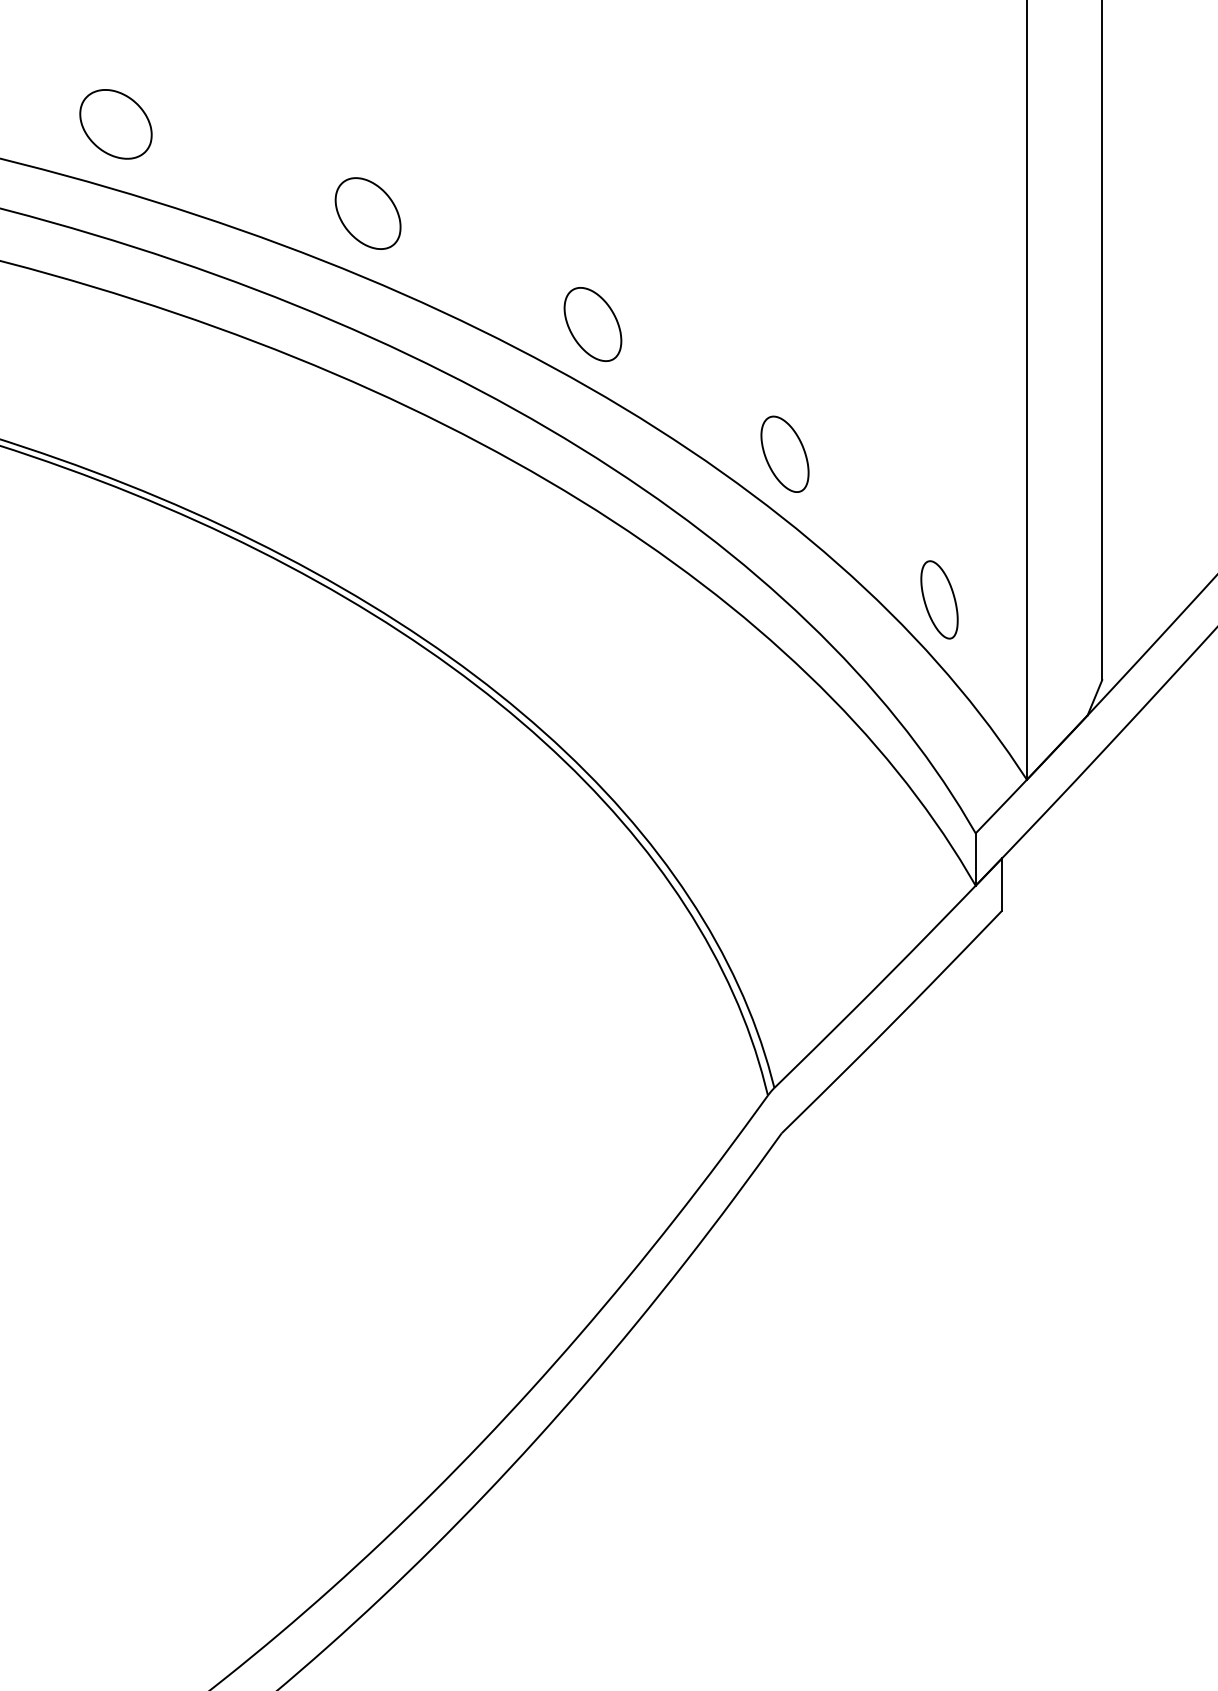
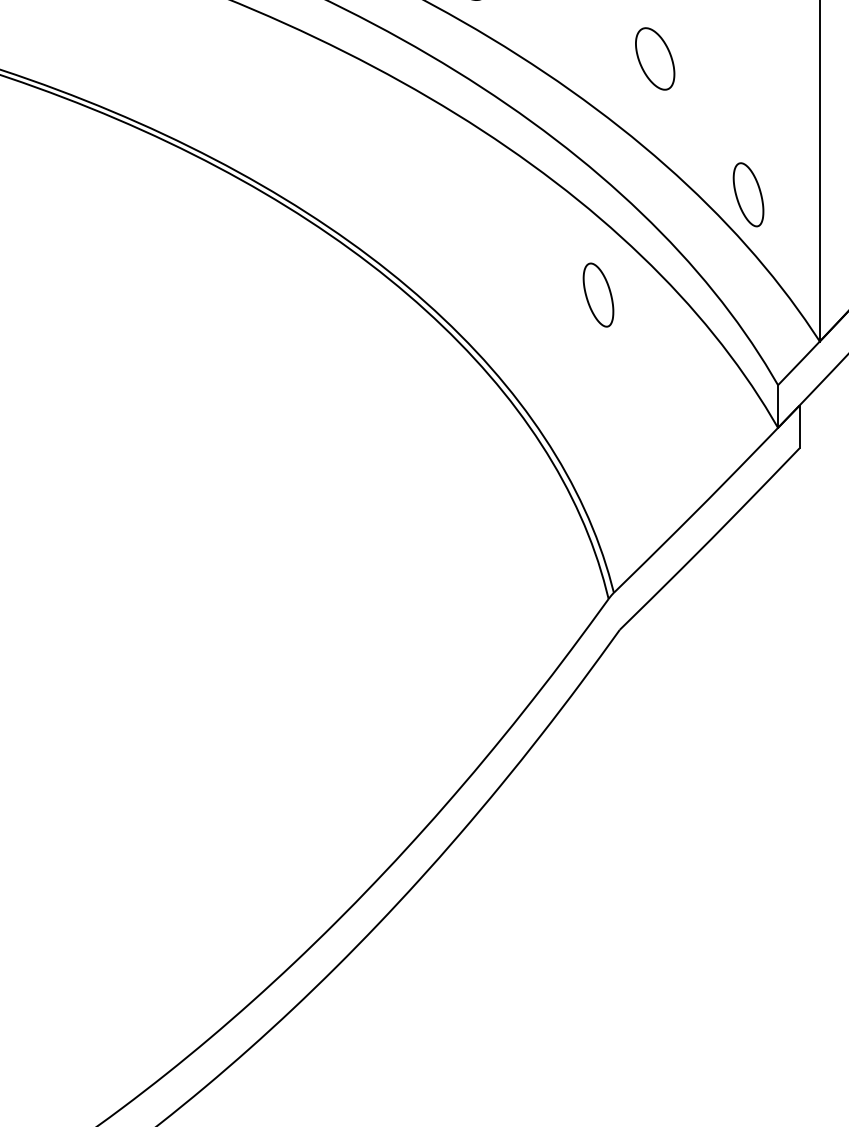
part: (784, 453) -> (654, 58), moved
part: (755, 722) -> (598, 294), added

